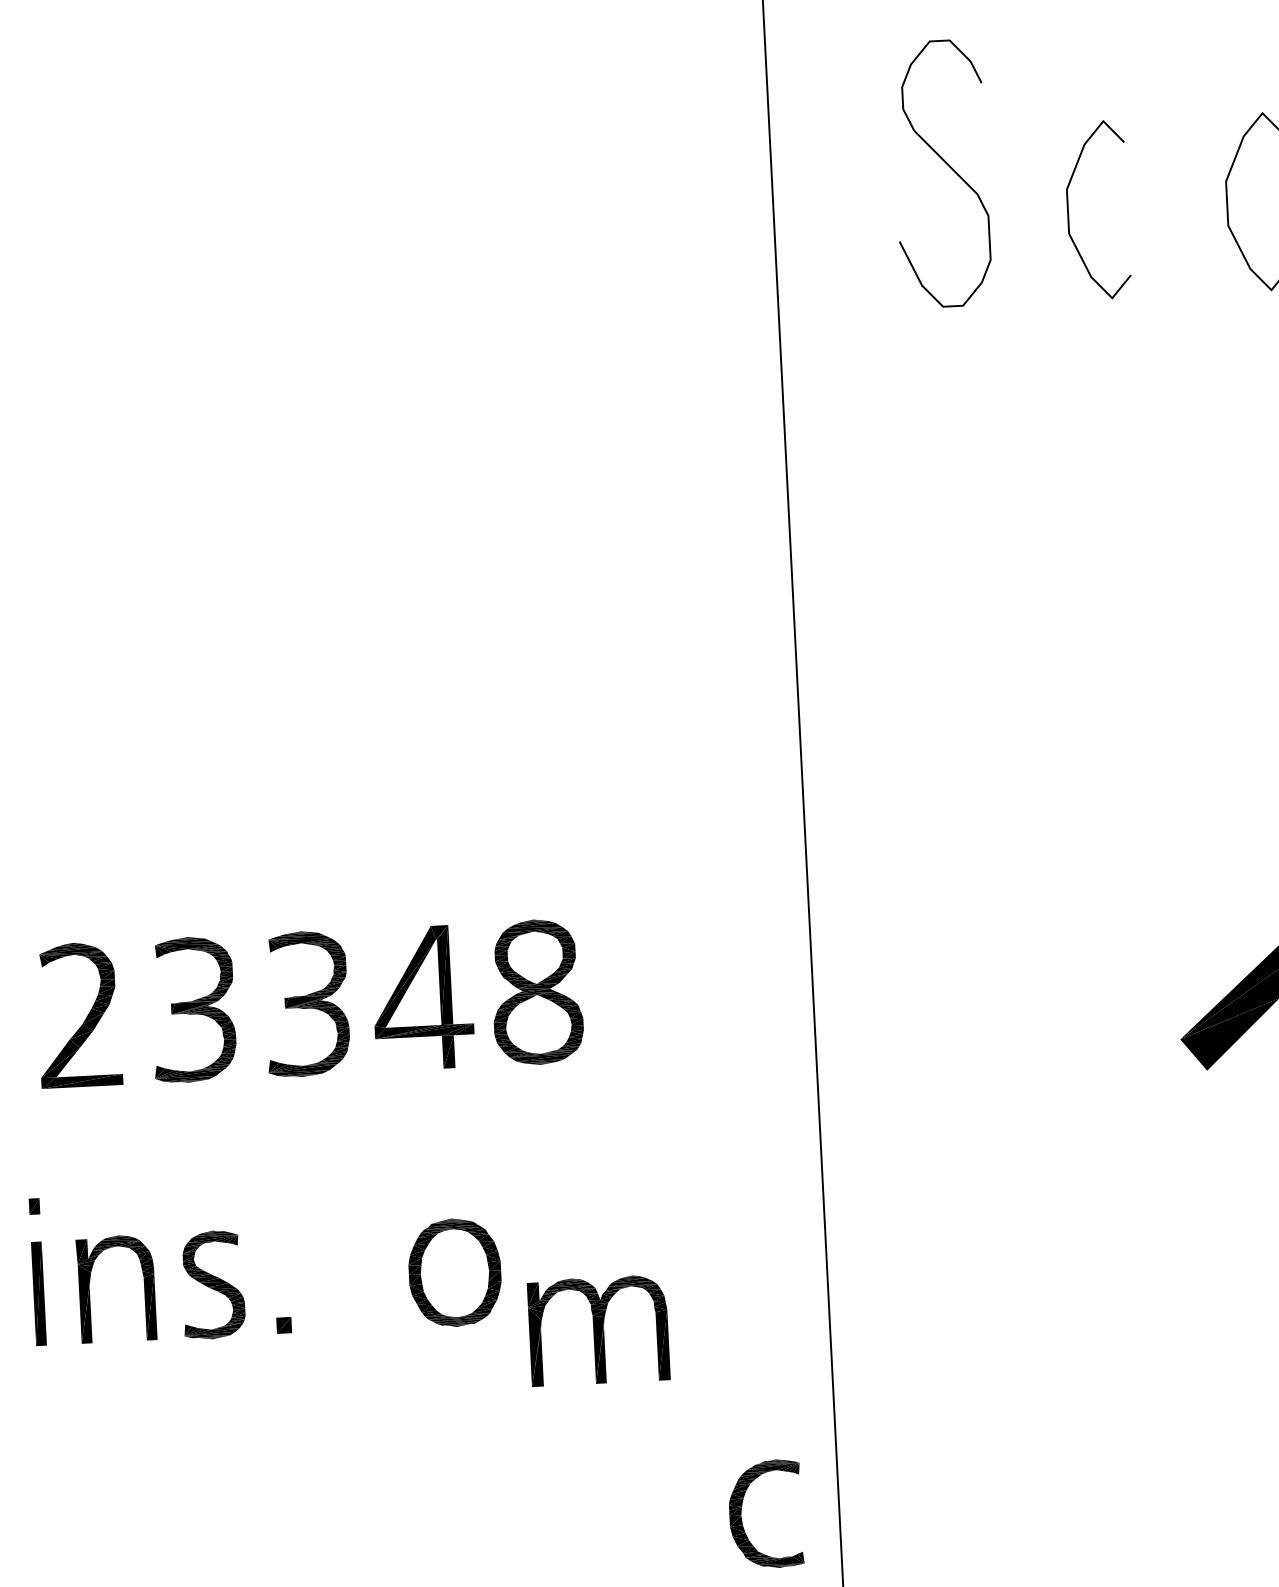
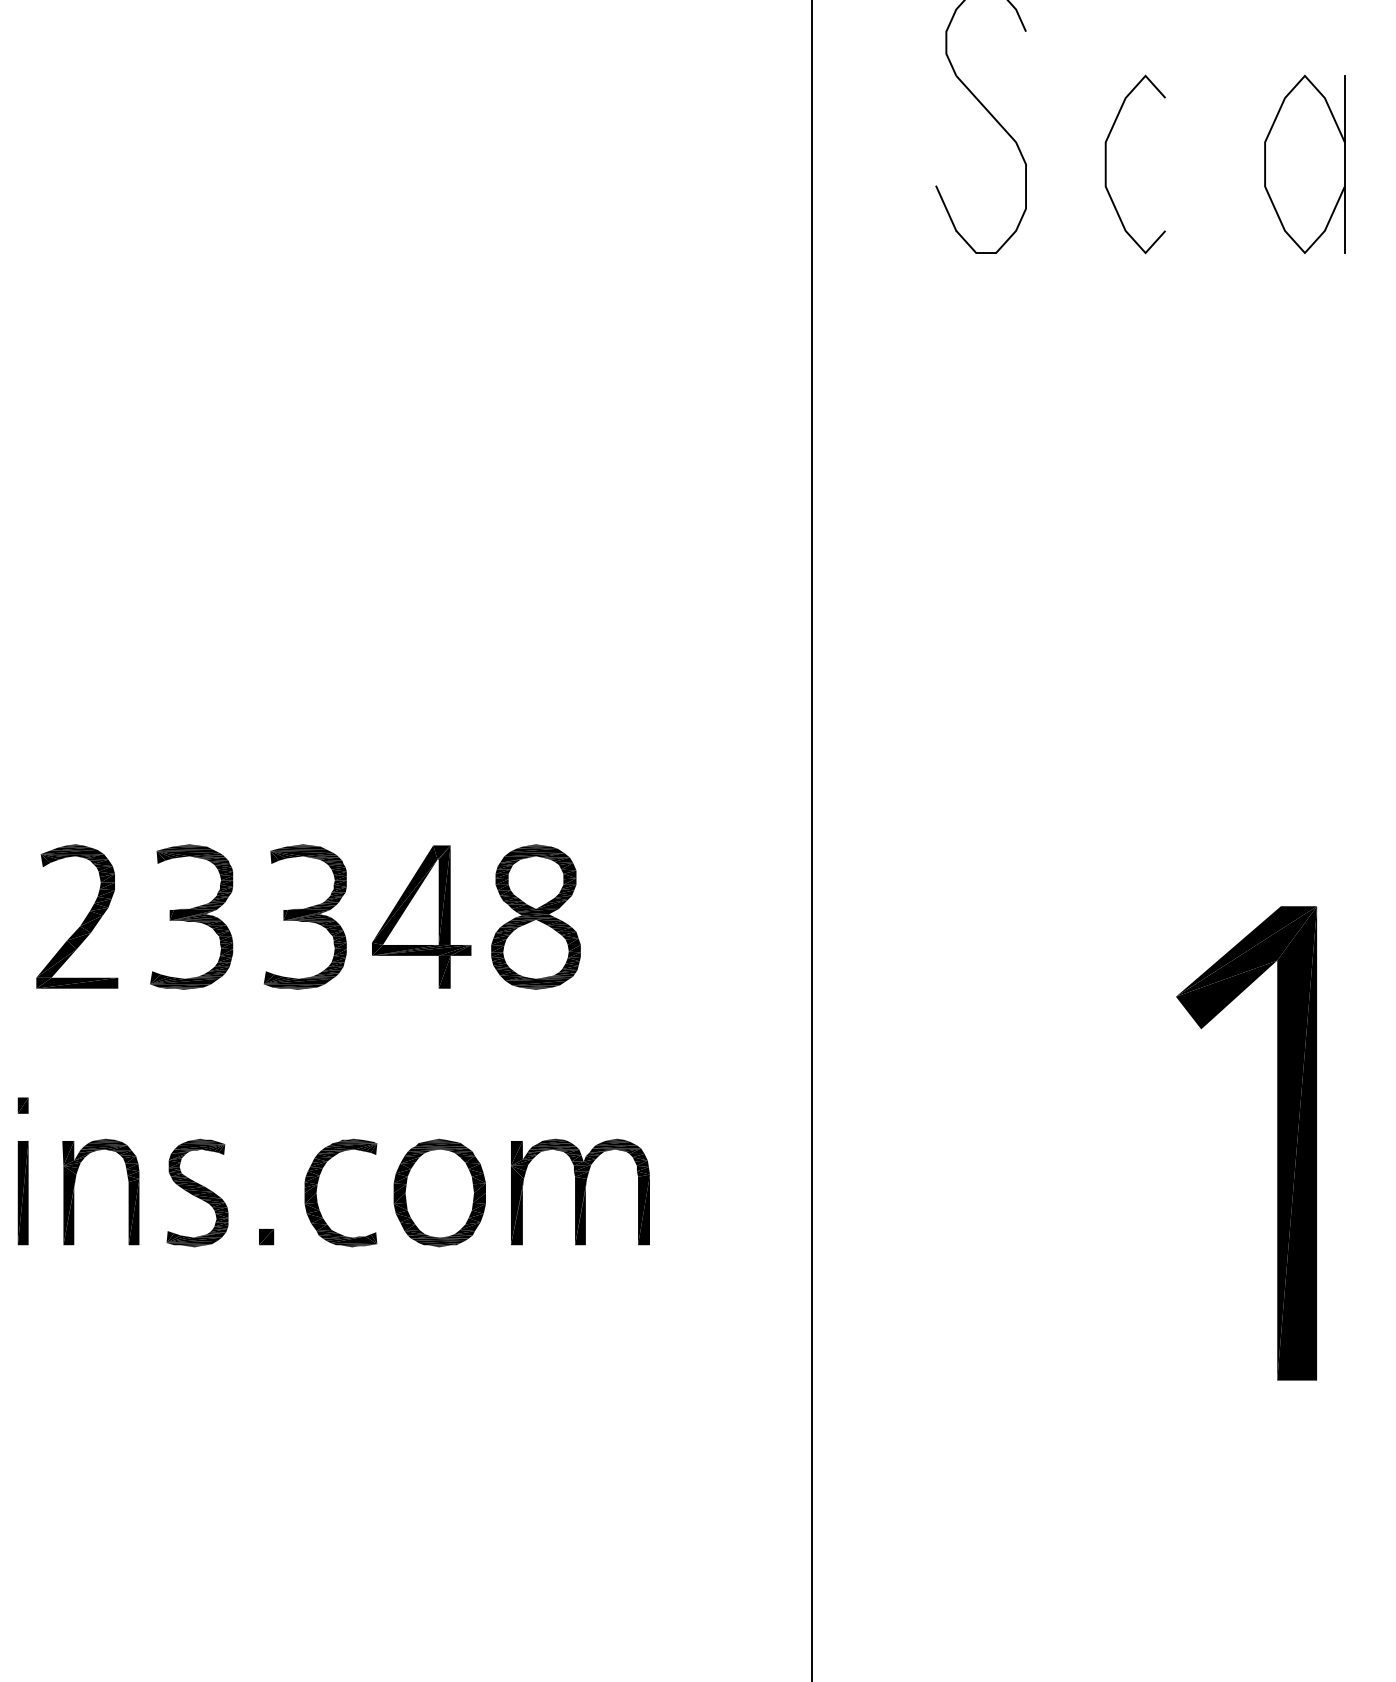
part: (598, 1329) -> (580, 1191), moved
part: (742, 1509) -> (317, 1187), moved

